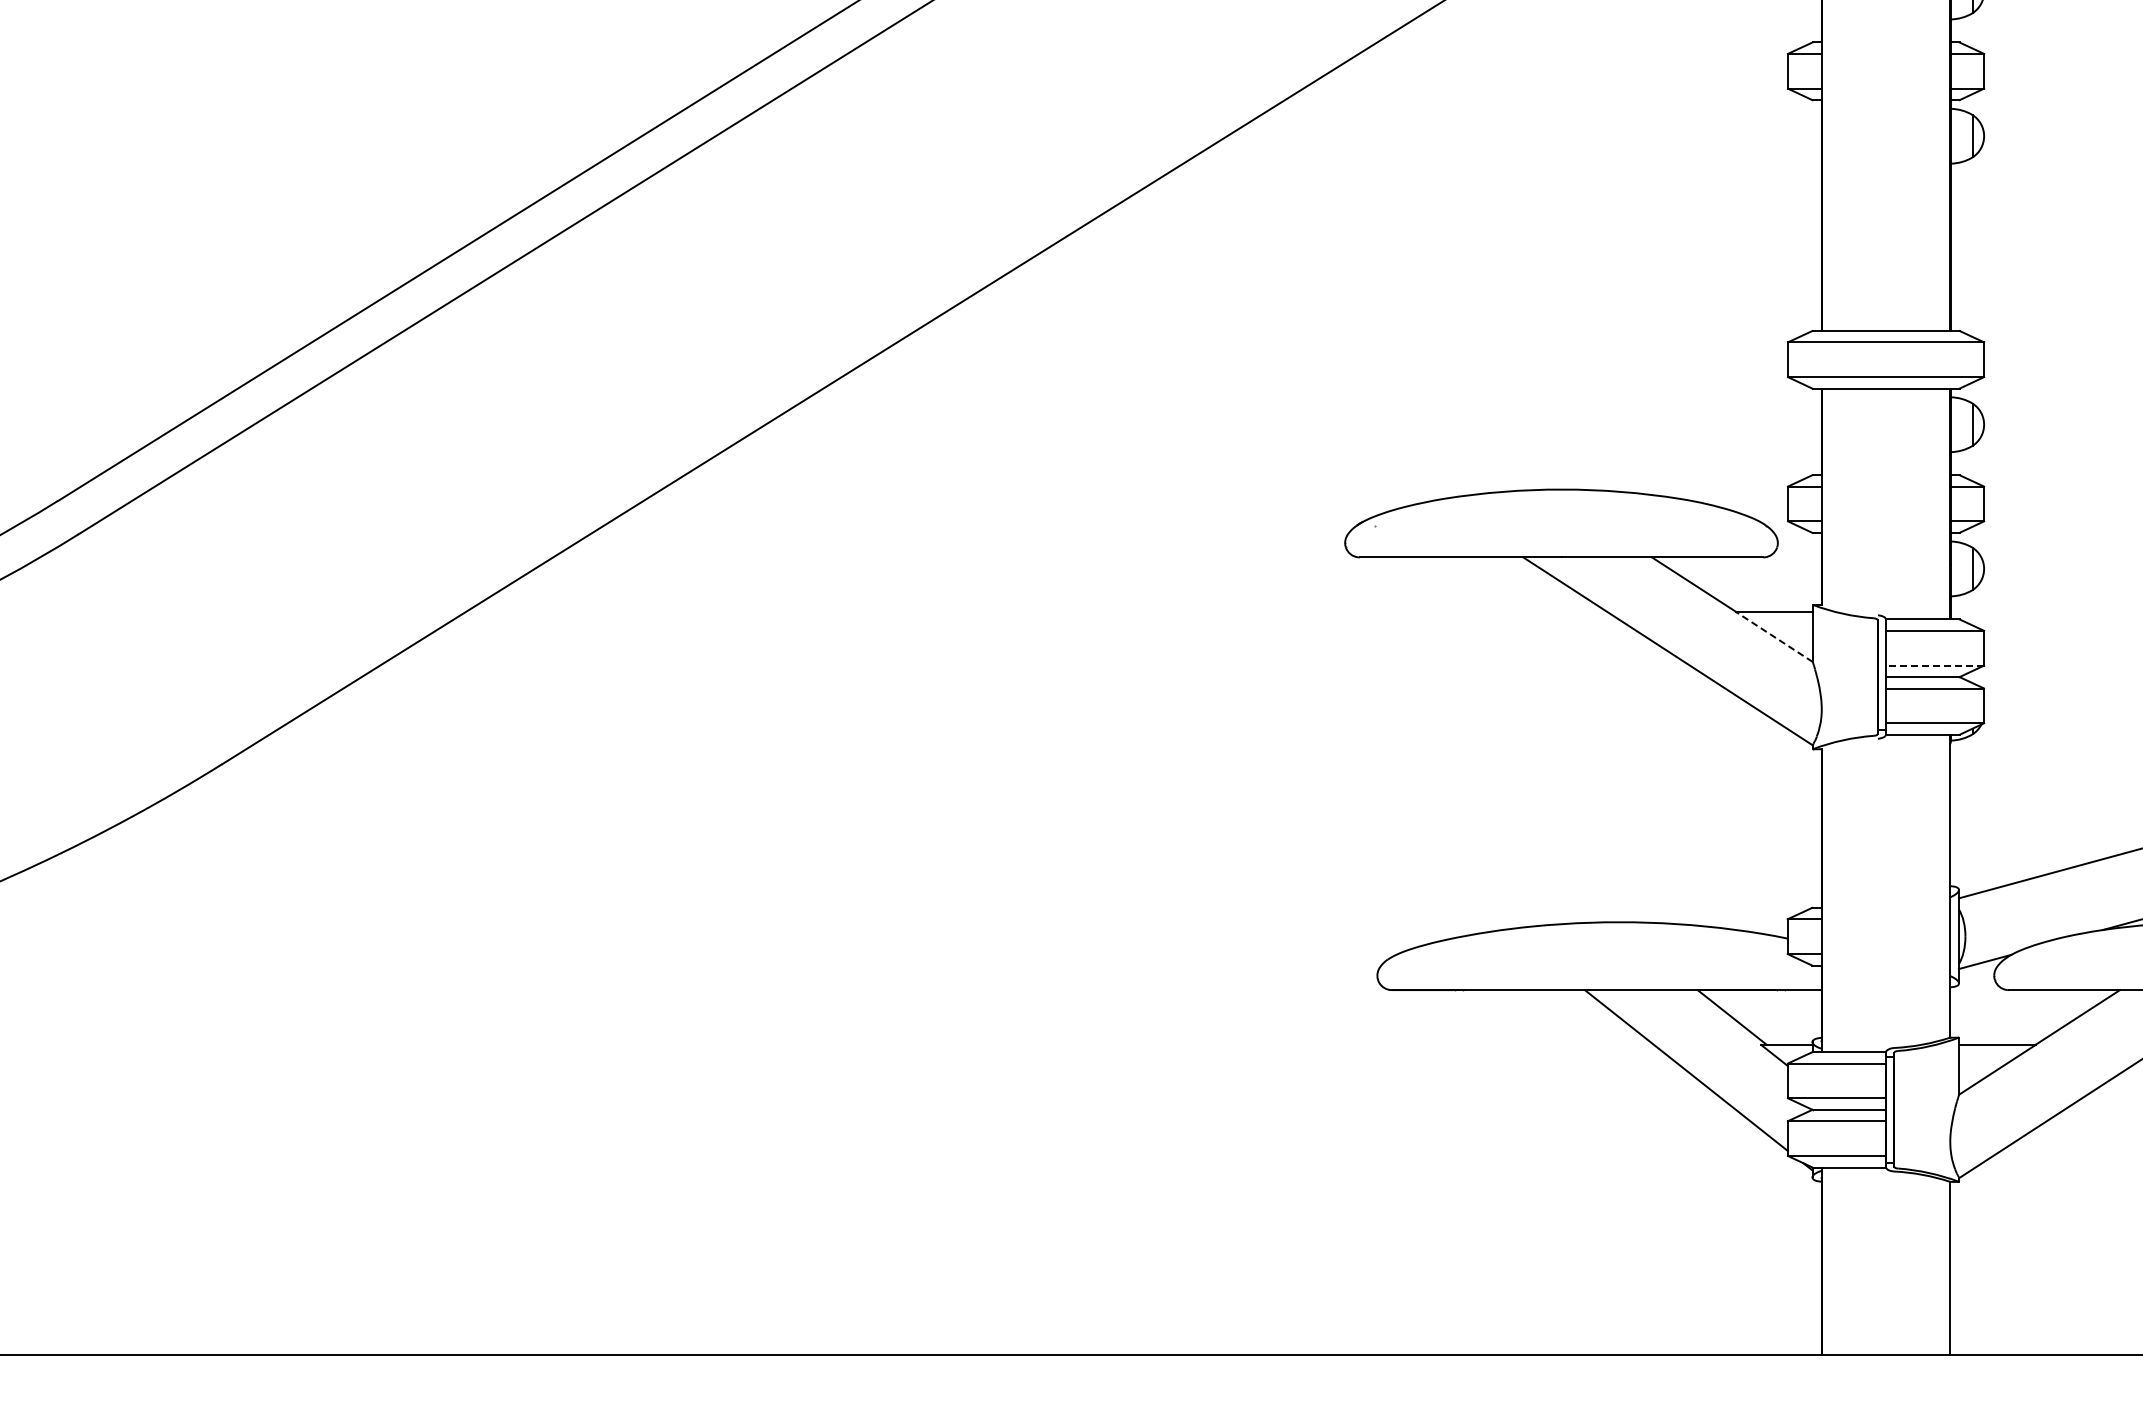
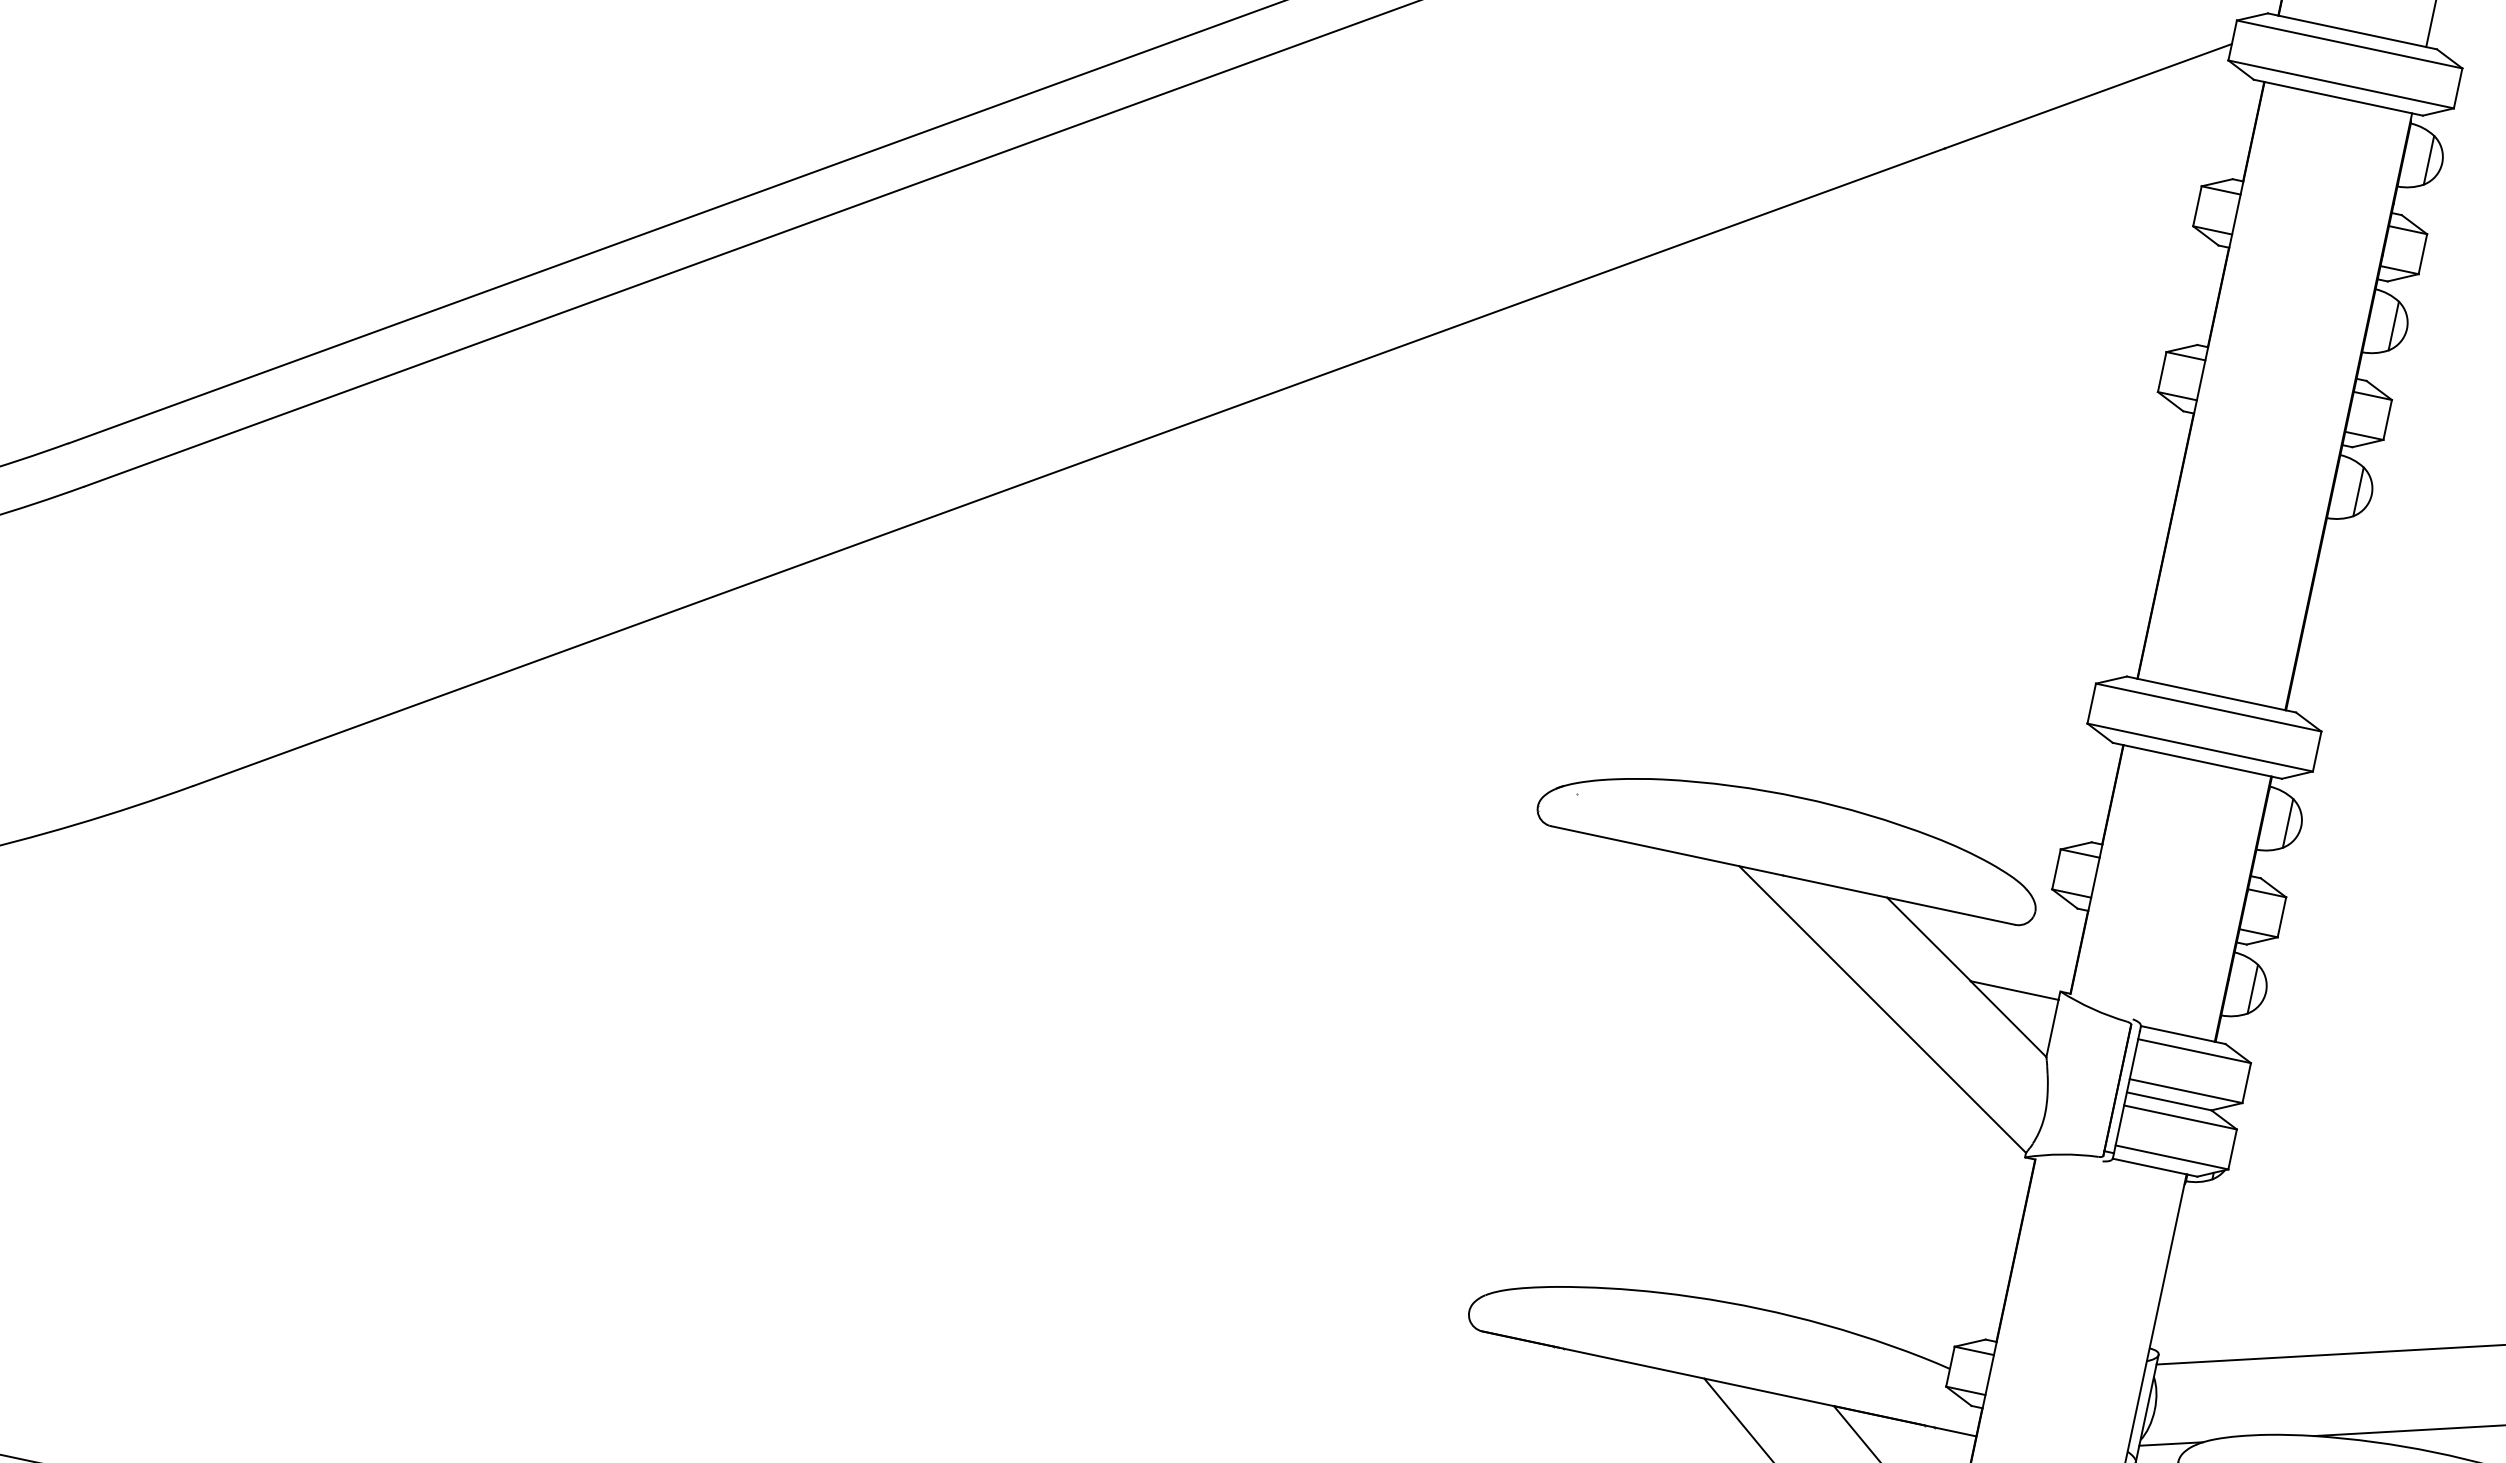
line: (1774, 637) -> (2008, 1019), dashed -> solid
line: (1934, 665) -> (2185, 1090), dashed -> solid

